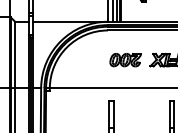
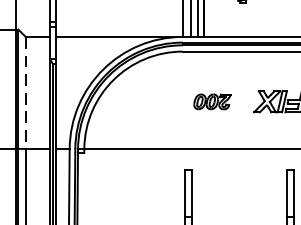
line: (15, 55) -> (26, 93), solid -> dashed
part: (125, 60) -> (212, 102), size x0.7

